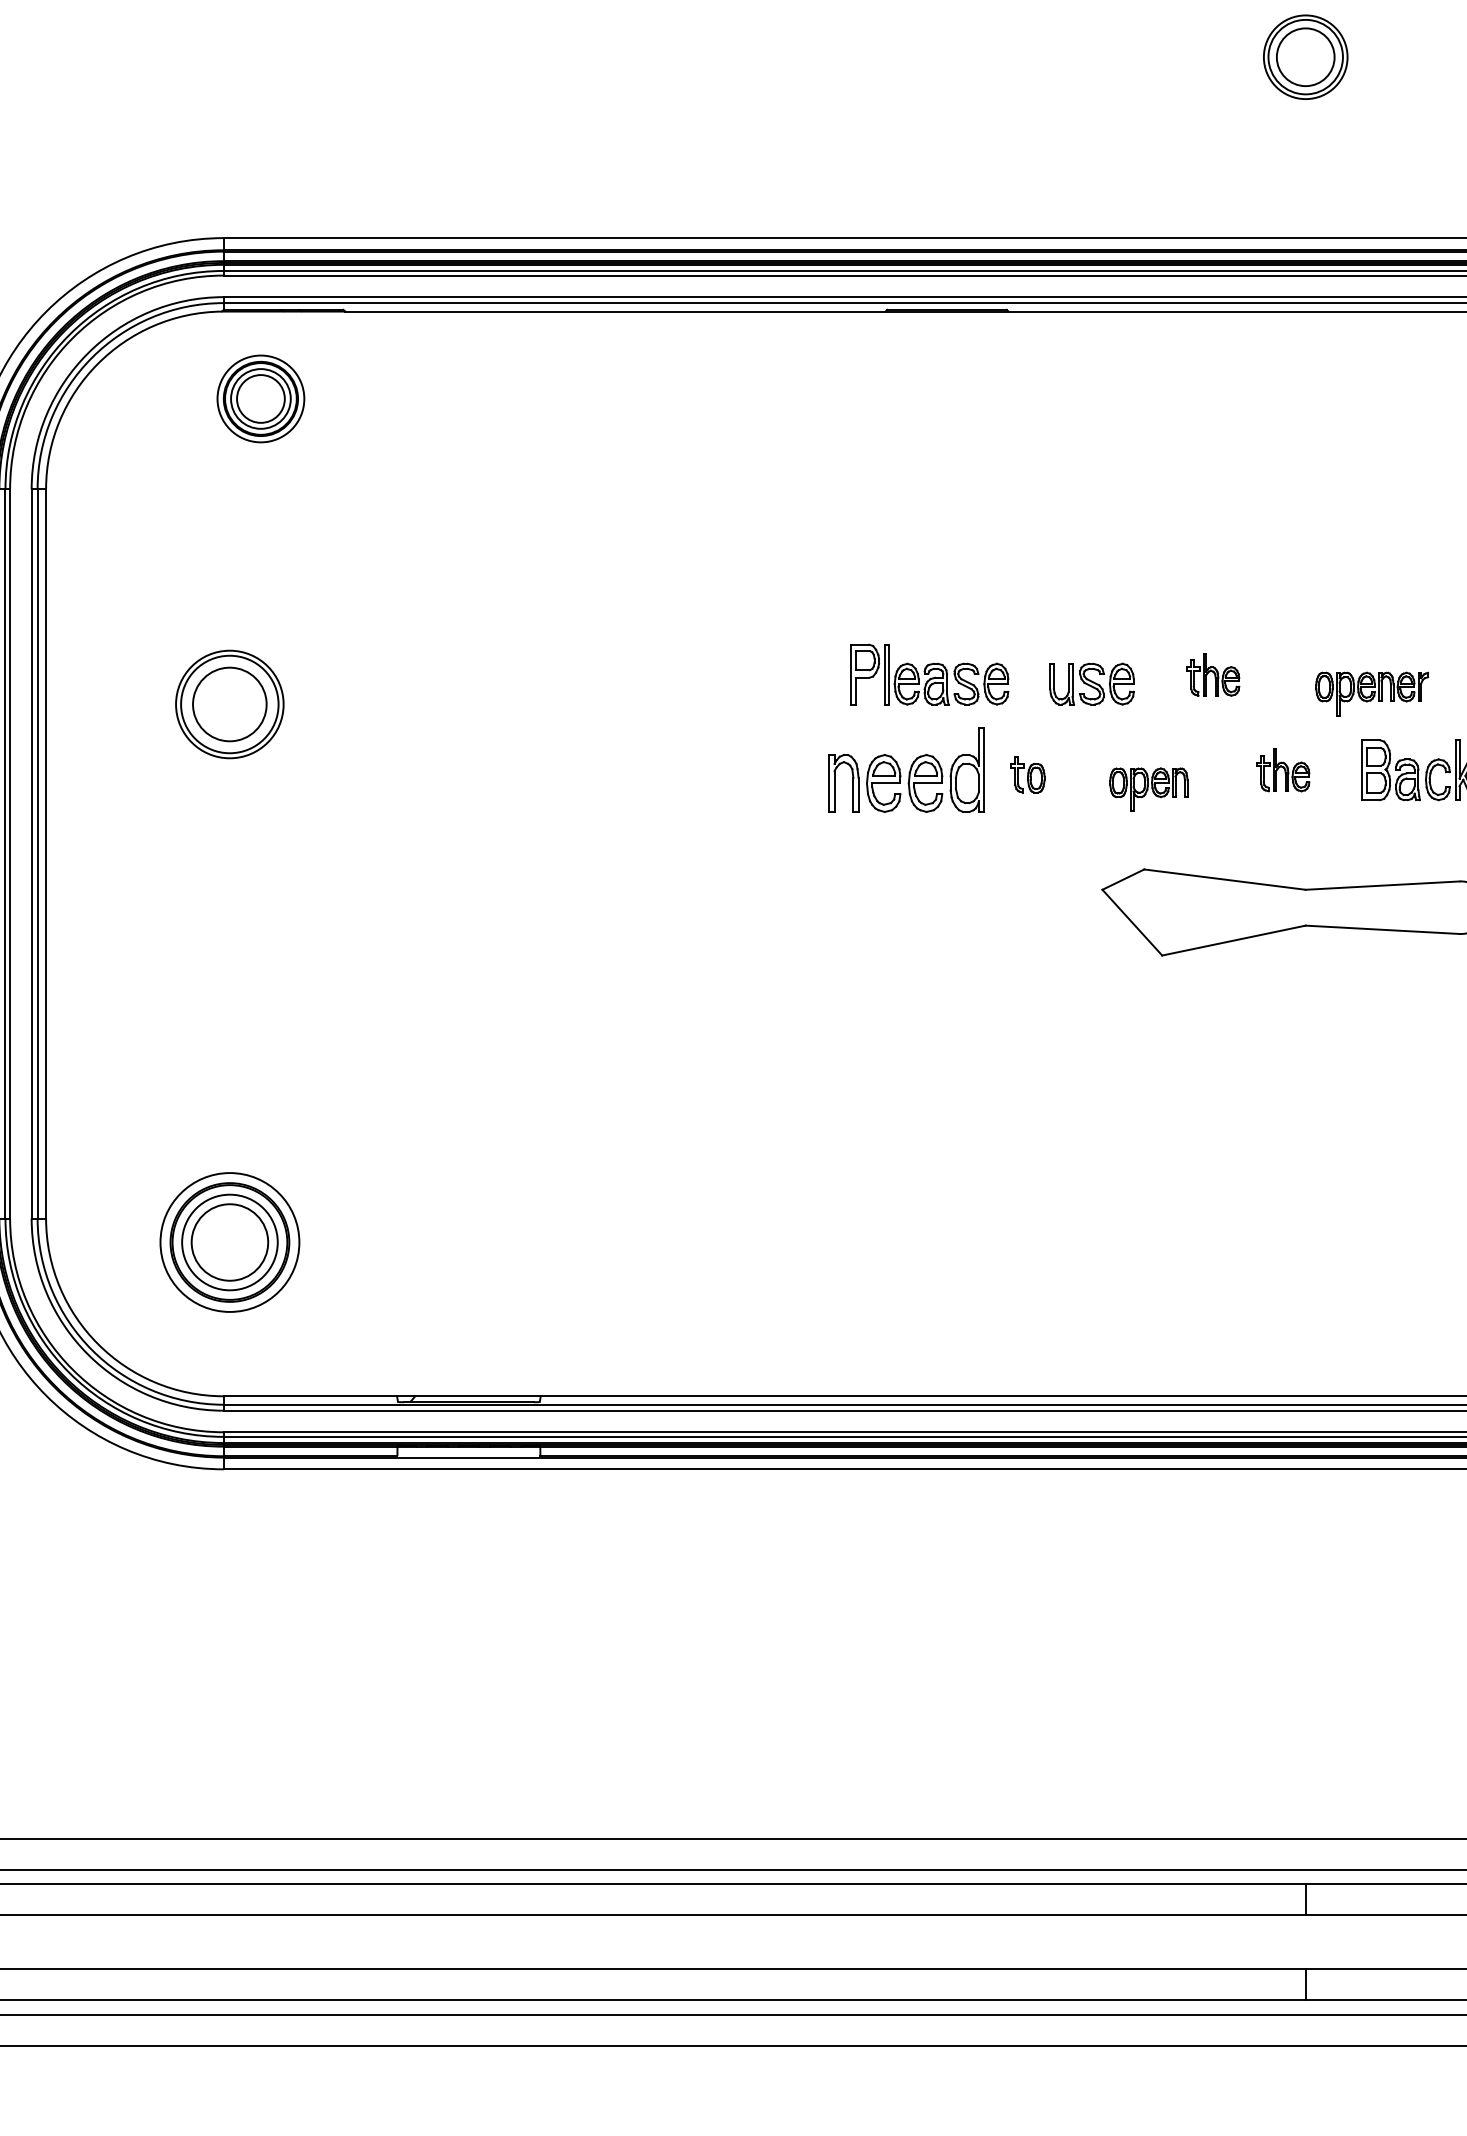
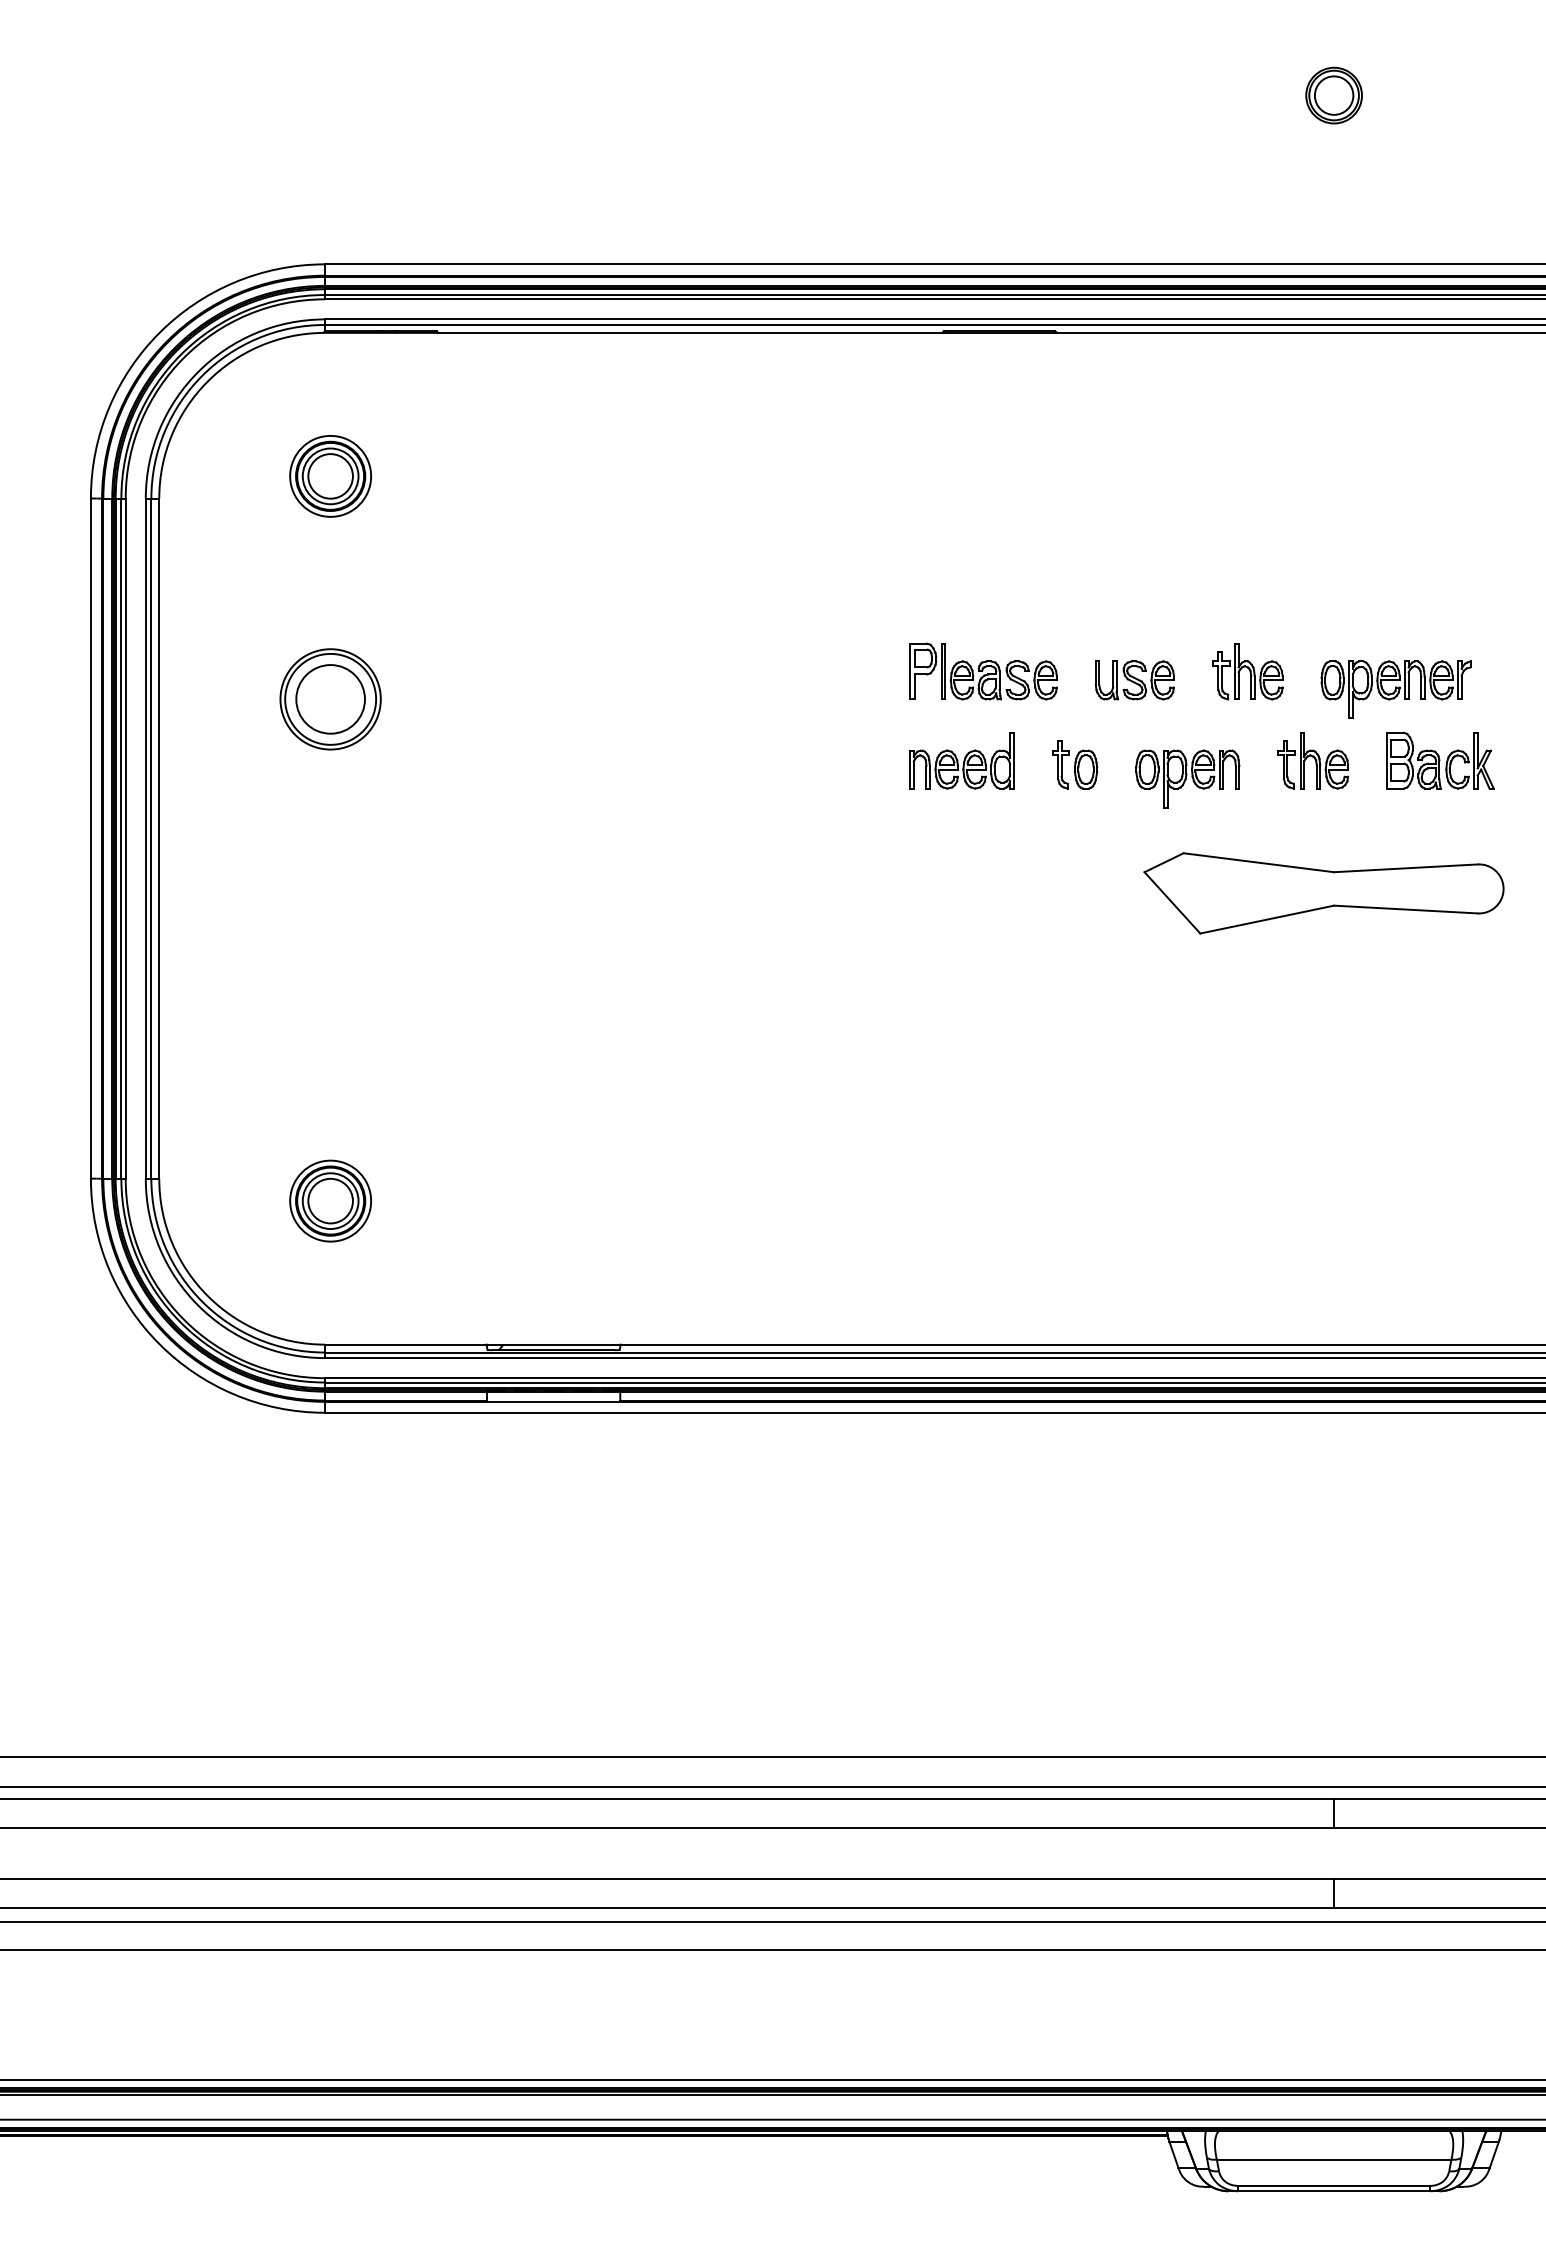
part: (1304, 57) -> (1333, 95), size x0.71
part: (260, 399) -> (330, 476), moved
part: (1212, 674) -> (1247, 671), size x1.43
part: (1371, 693) -> (1395, 689), size x1.43
part: (906, 770) -> (961, 760), size x0.71
part: (1282, 770) -> (1312, 760), size x1.43
part: (1028, 774) -> (1075, 764), size x1.43
part: (1148, 789) -> (1187, 778), size x1.43
part: (229, 1241) -> (330, 1200), size x0.62

